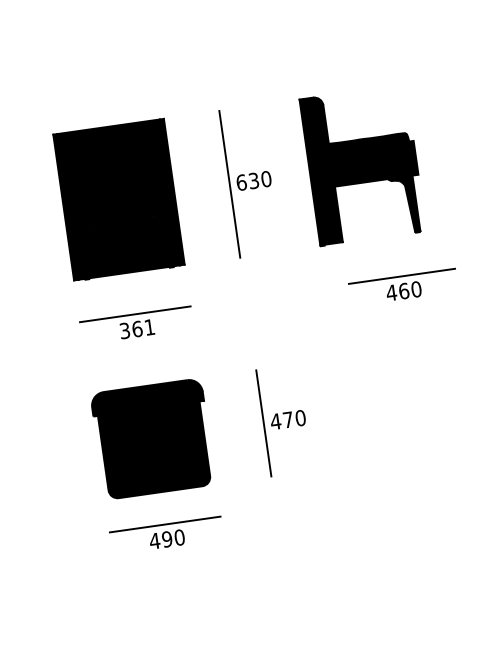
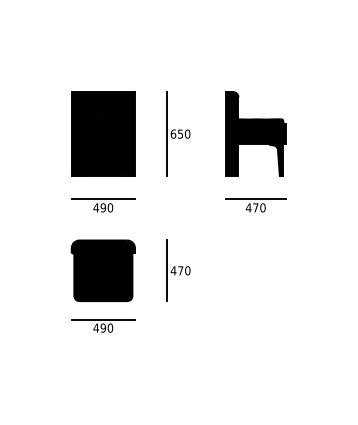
part: (362, 164) -> (255, 133), moved
text: (253, 179) -> (180, 133), 630 -> 650
text: (403, 290) -> (255, 207), 460 -> 470
text: (137, 328) -> (103, 207), 361 -> 490

